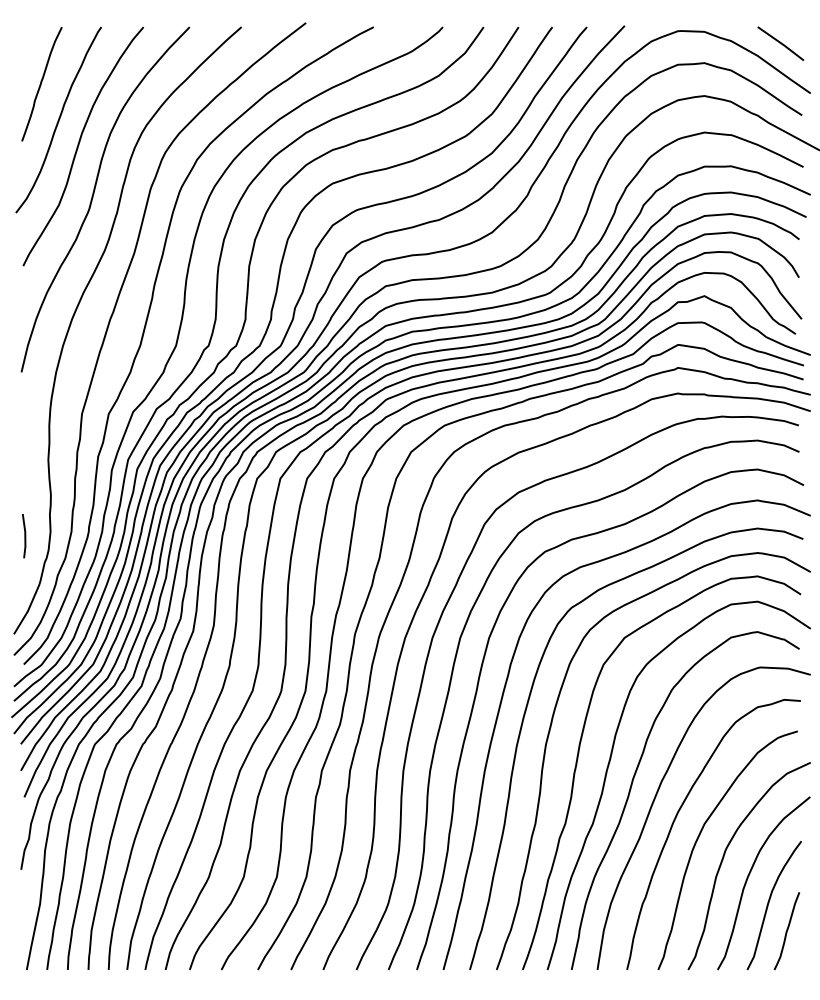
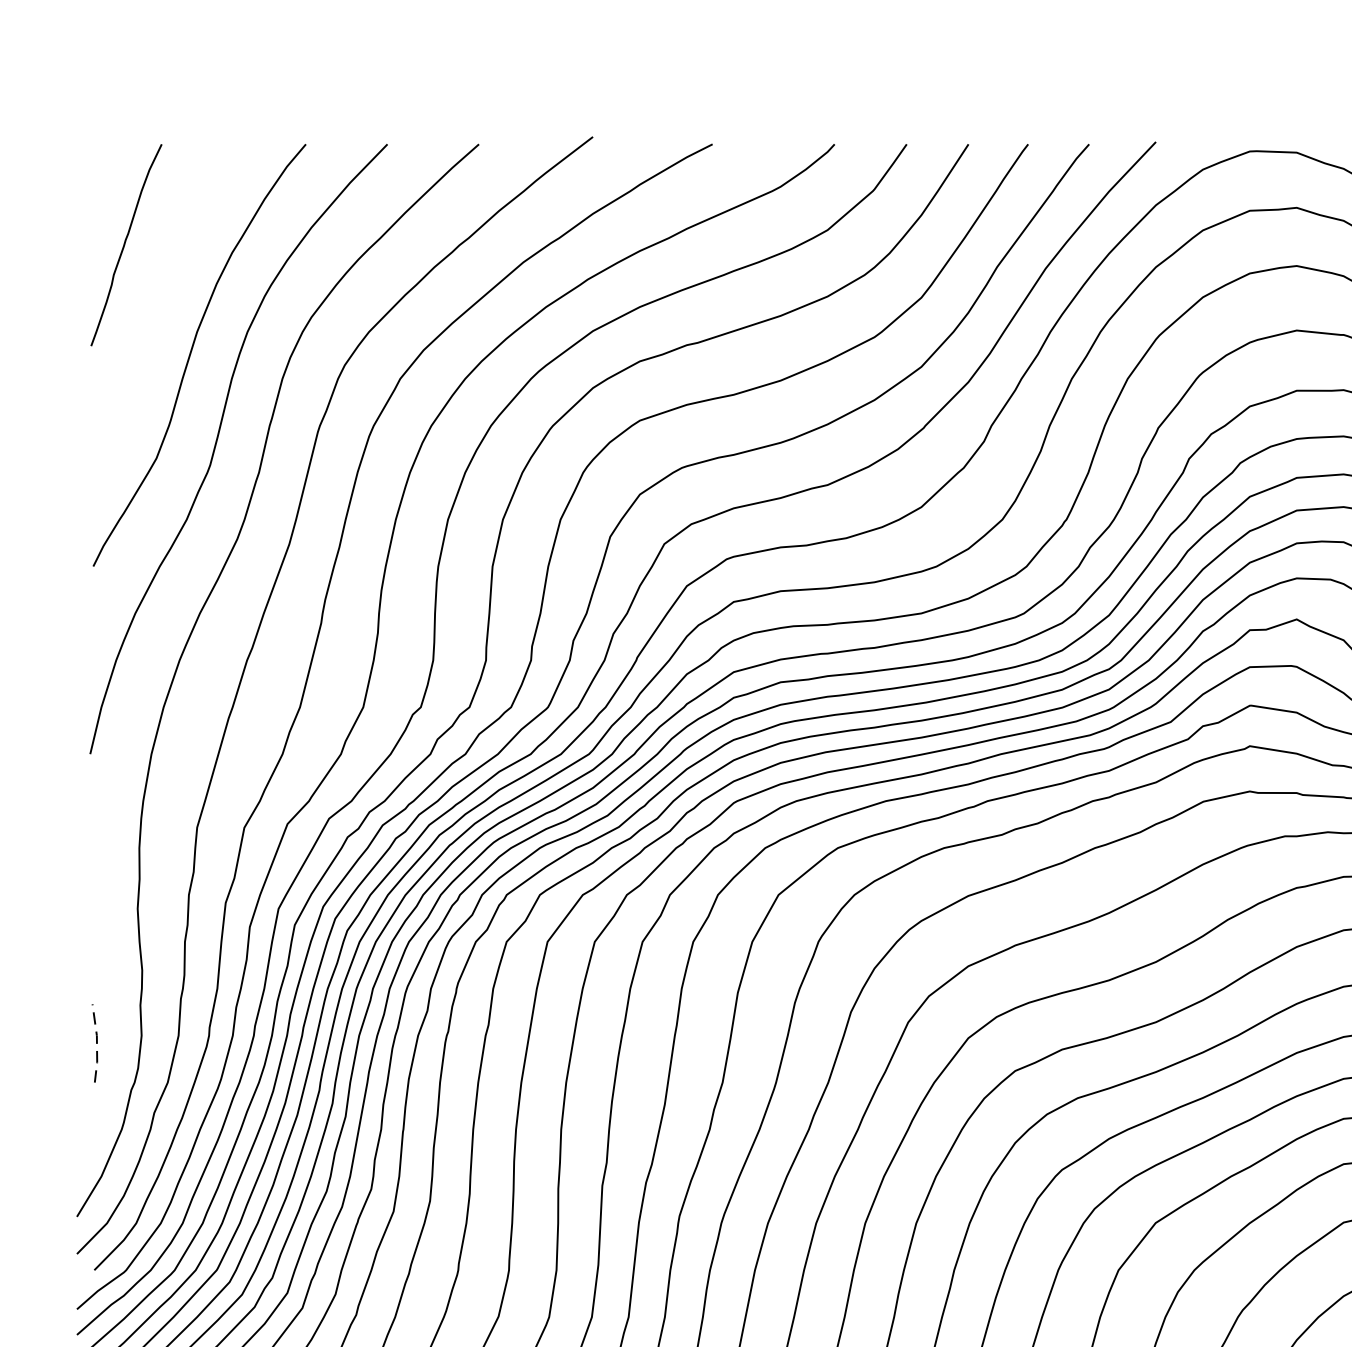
curve: (58, 119) -> (155, 307), removed
line: (25, 536) -> (97, 1044), solid -> dashed

